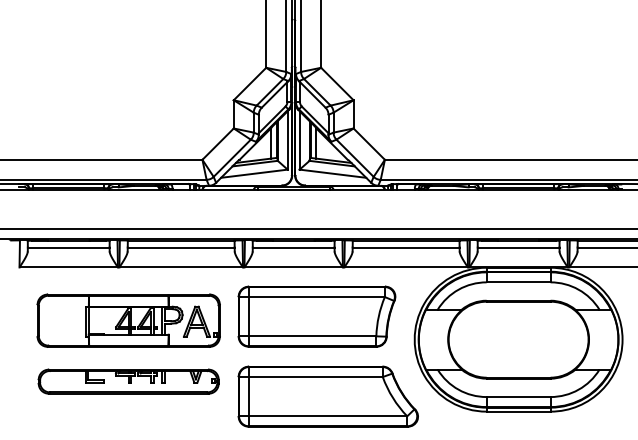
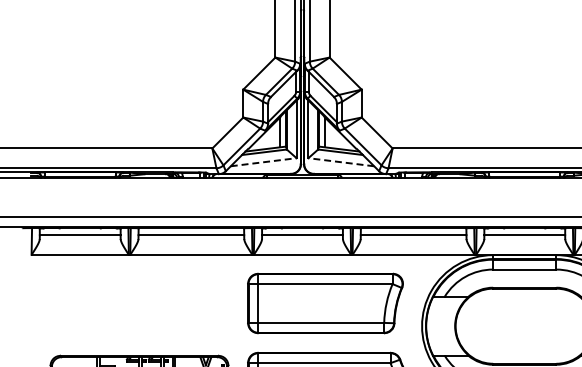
line: (254, 173) -> (263, 162), solid -> dashed
line: (332, 173) -> (340, 162), solid -> dashed
part: (128, 320) -> (139, 307), removed

